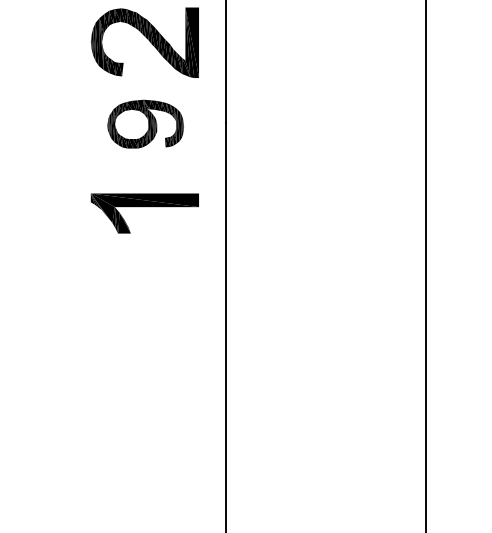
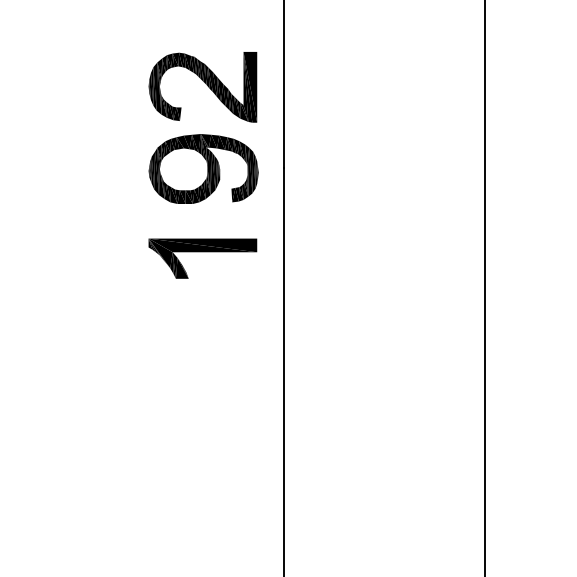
part: (145, 123) -> (203, 168), size x1.43

